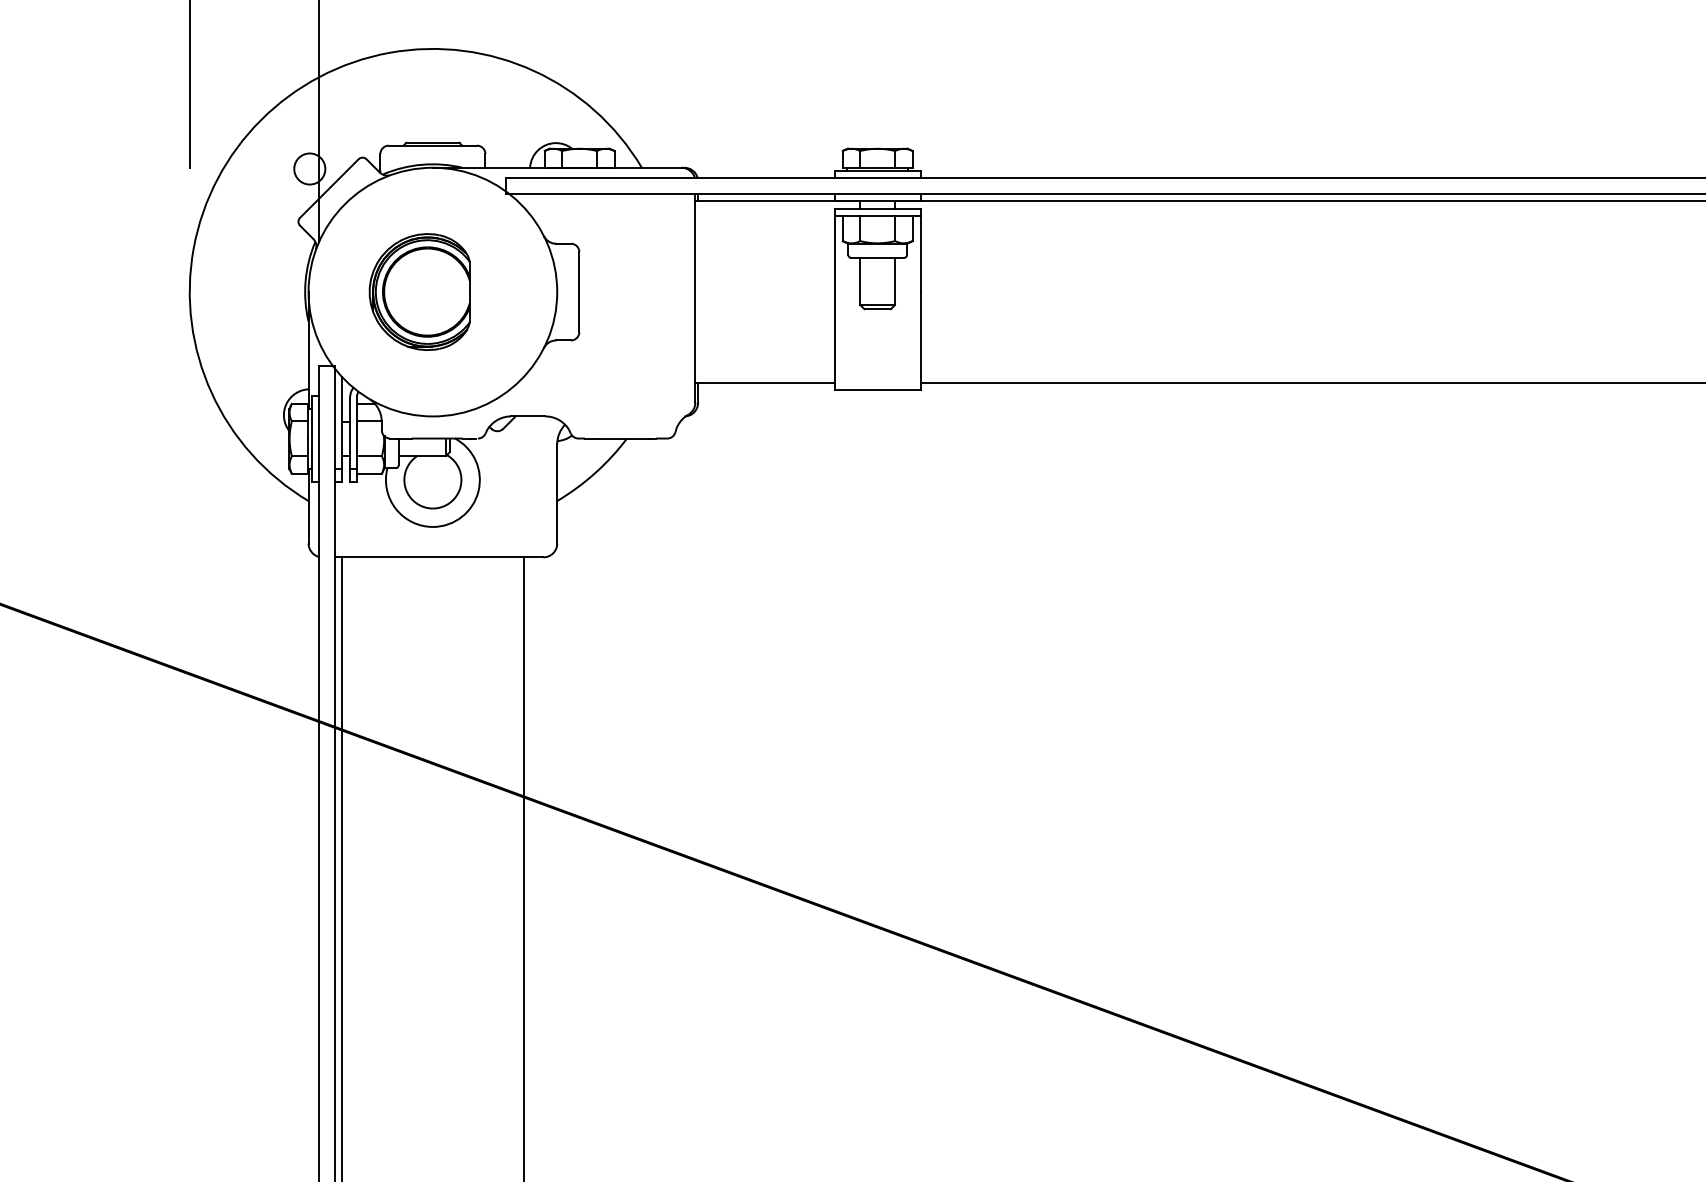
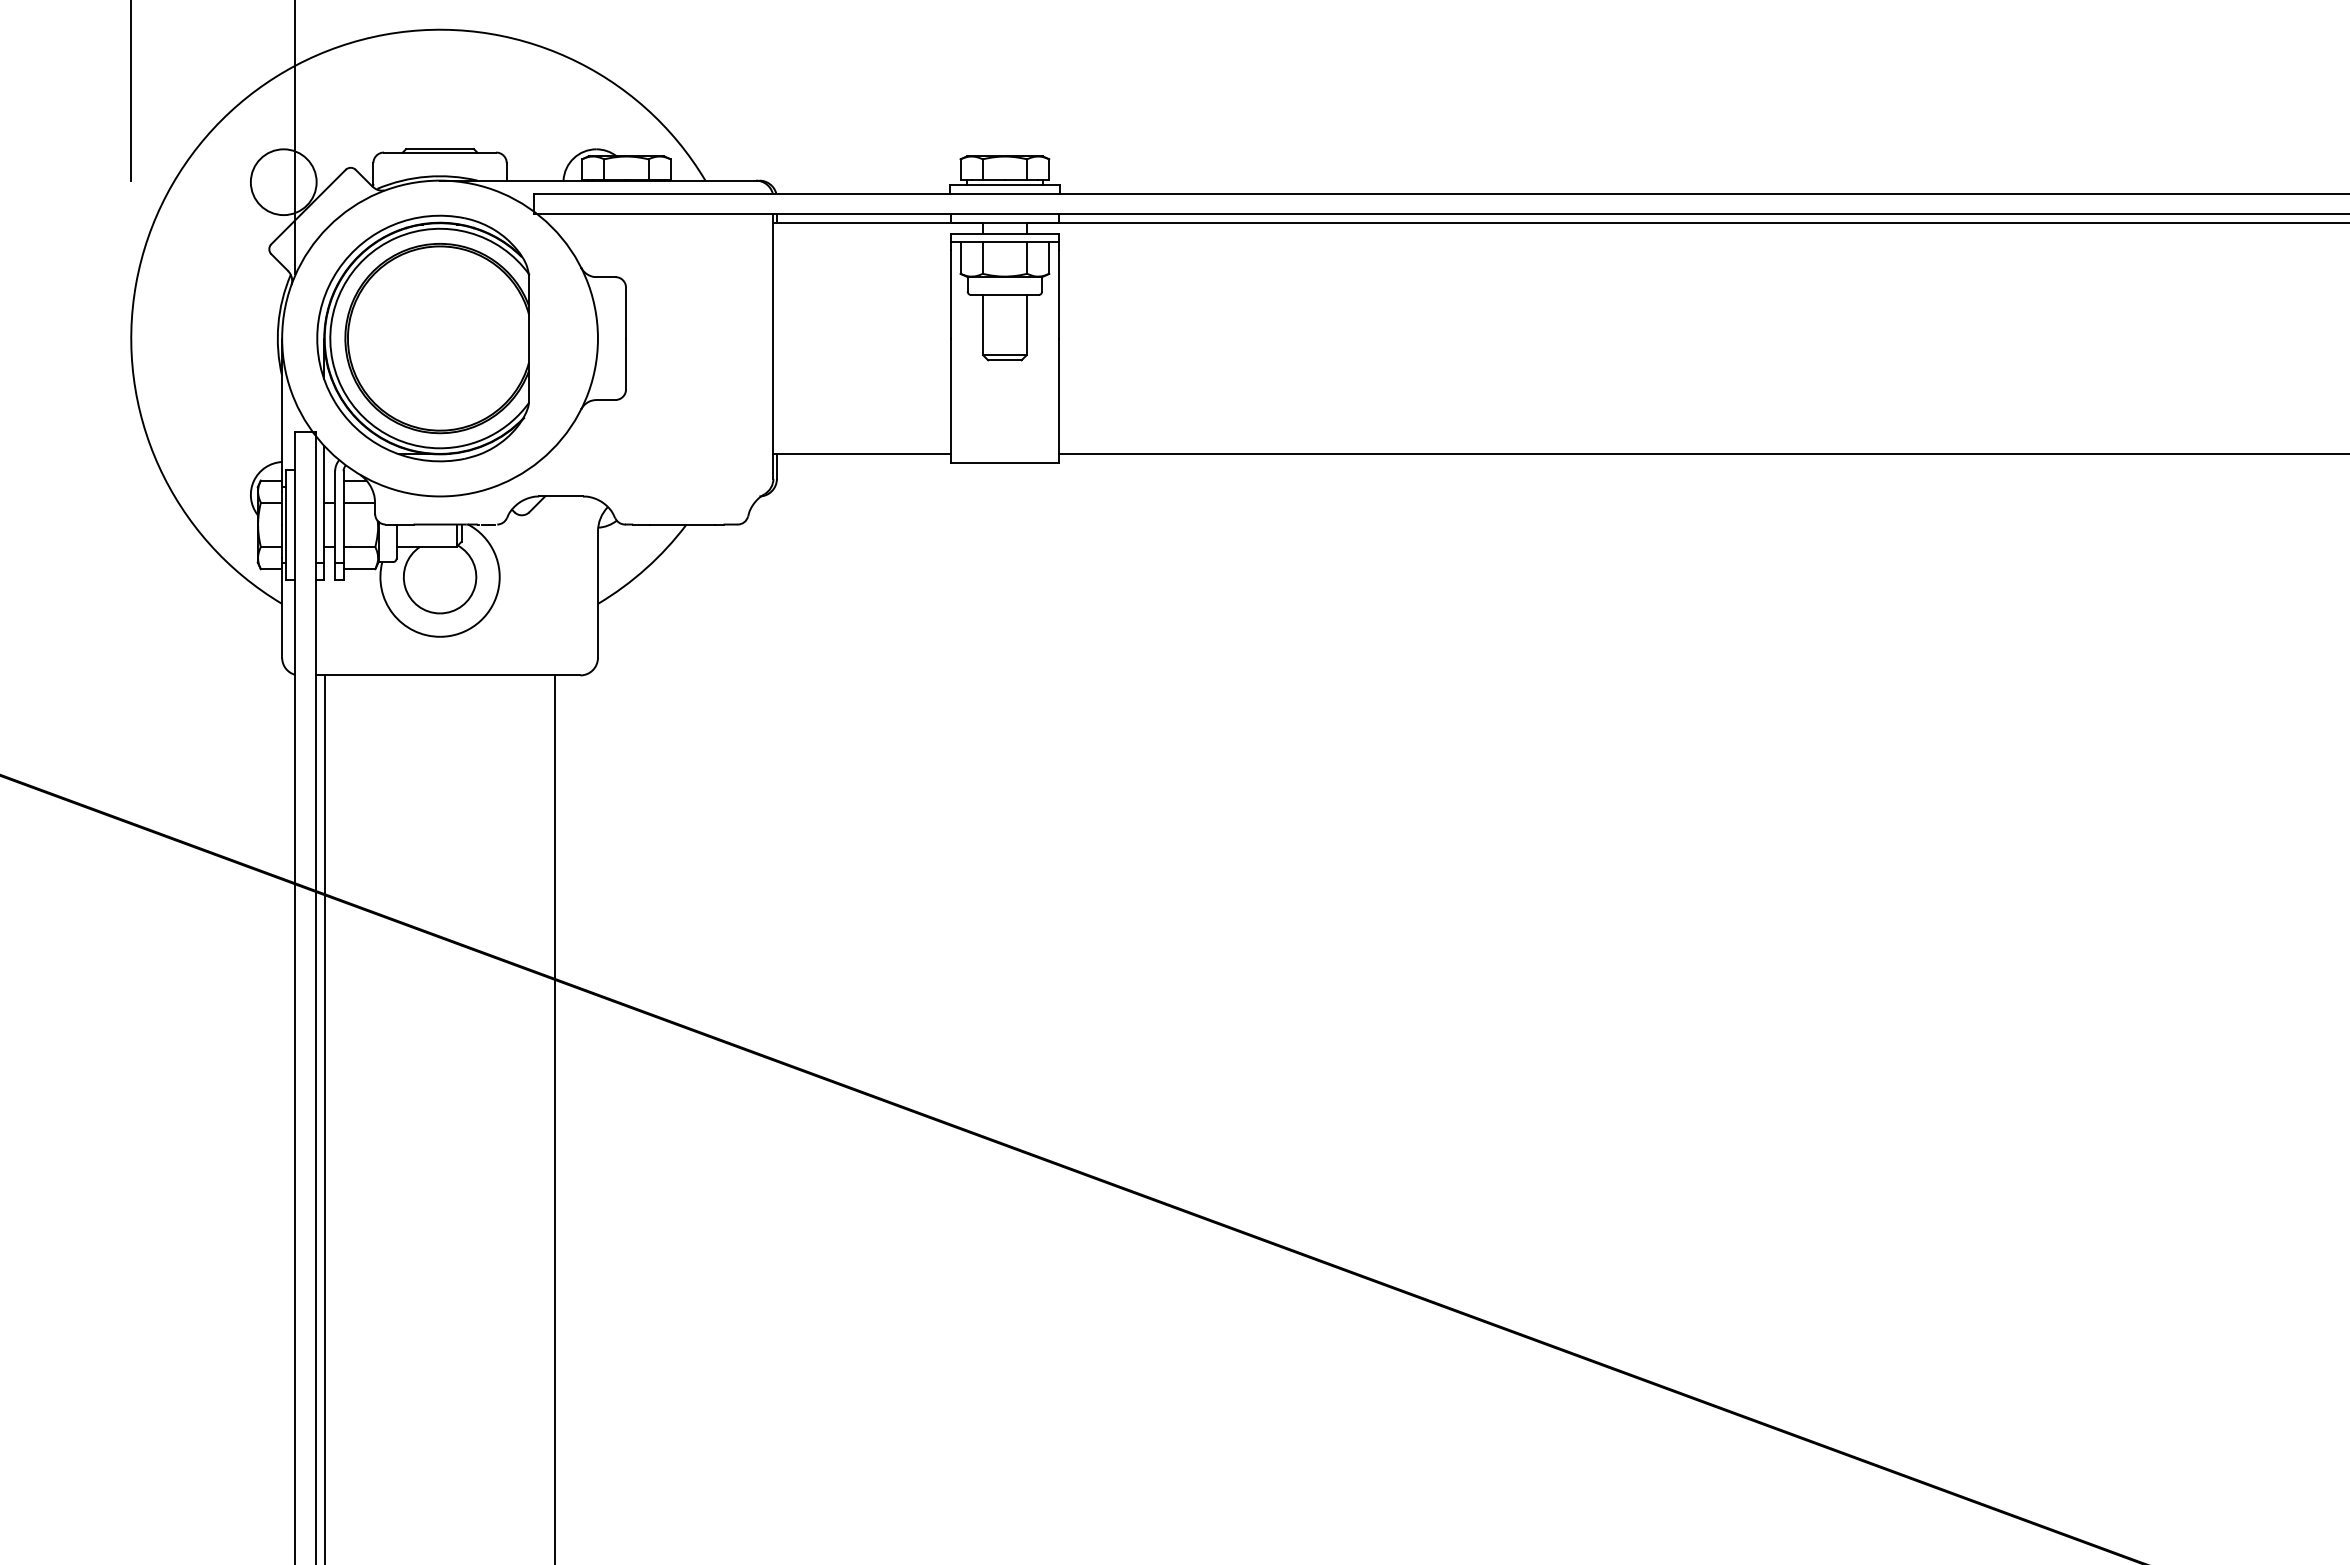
circle: (309, 169) -> (283, 182), size x1.67
part: (419, 292) -> (423, 338), size x1.67

